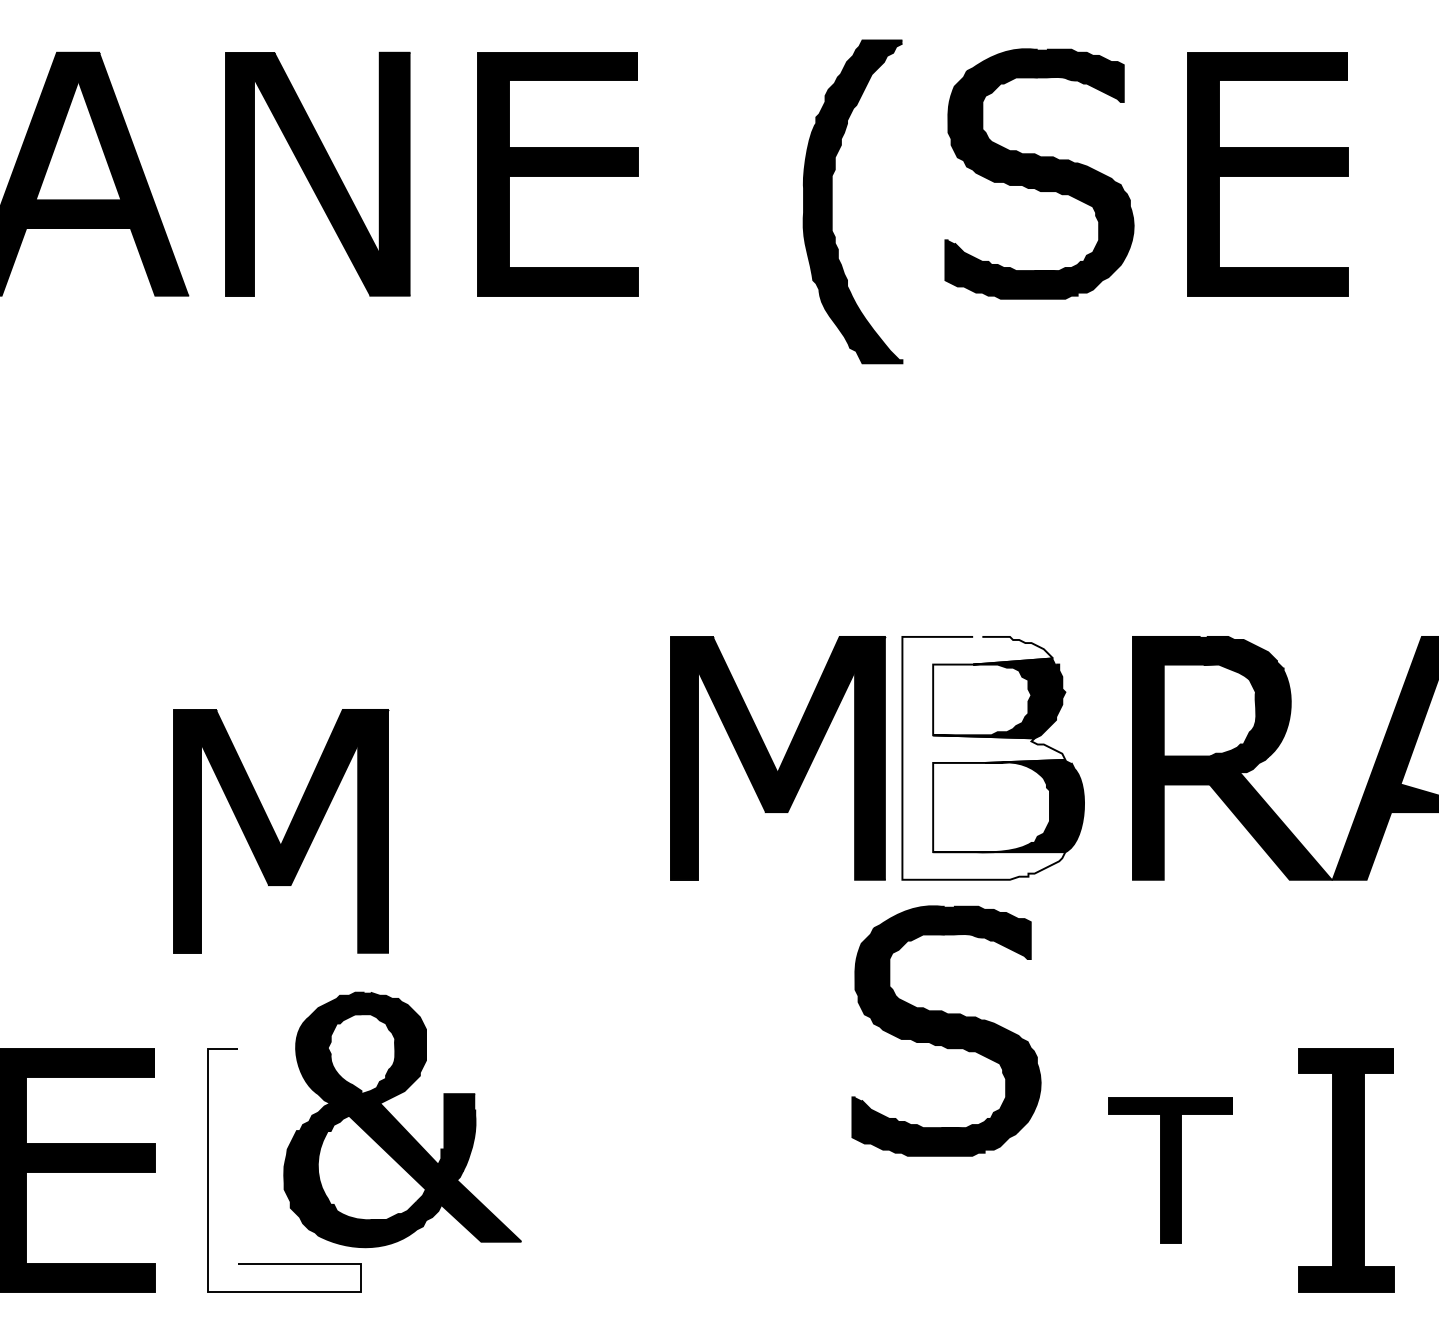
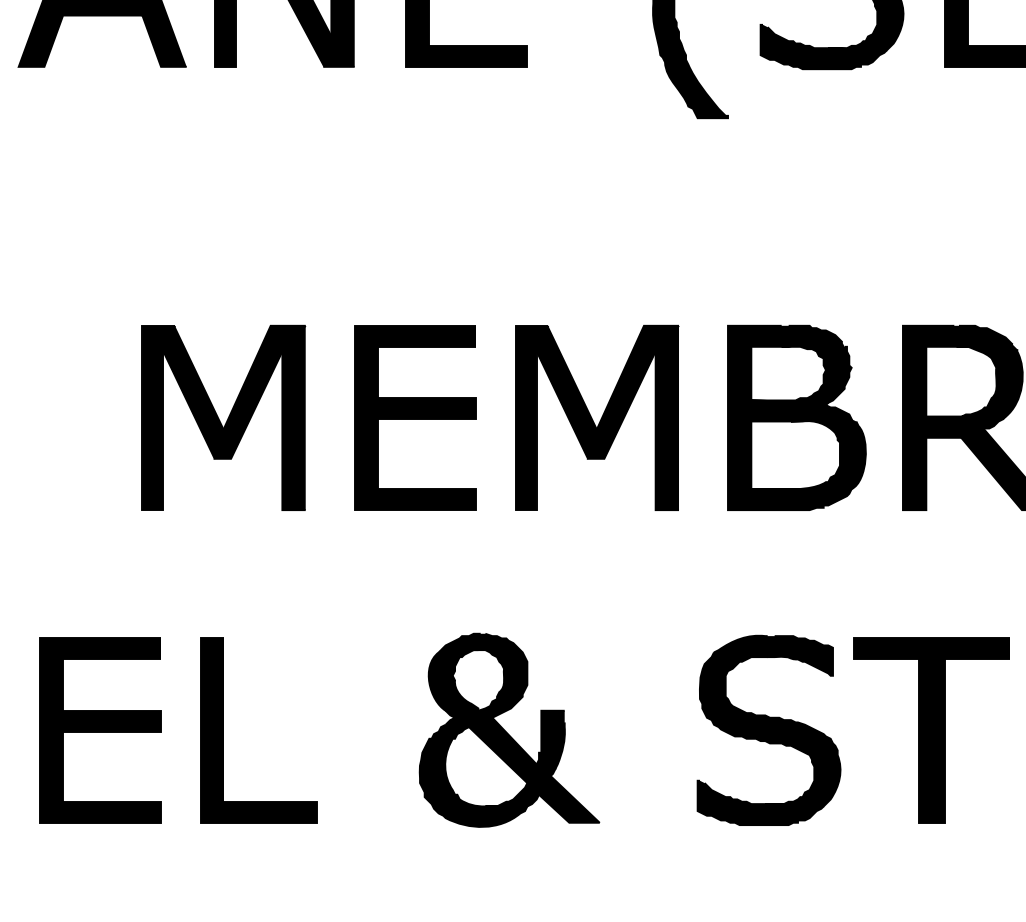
fill: (983, 757) -> (789, 417), added
part: (490, 758) -> (415, 418), added
part: (778, 758) -> (597, 418), moved
part: (281, 831) -> (224, 418), moved
part: (946, 1030) -> (769, 730), moved
part: (402, 1119) -> (509, 730), moved
fill: (284, 1169) -> (259, 730), added
part: (1170, 1170) -> (931, 730), size x1.67

